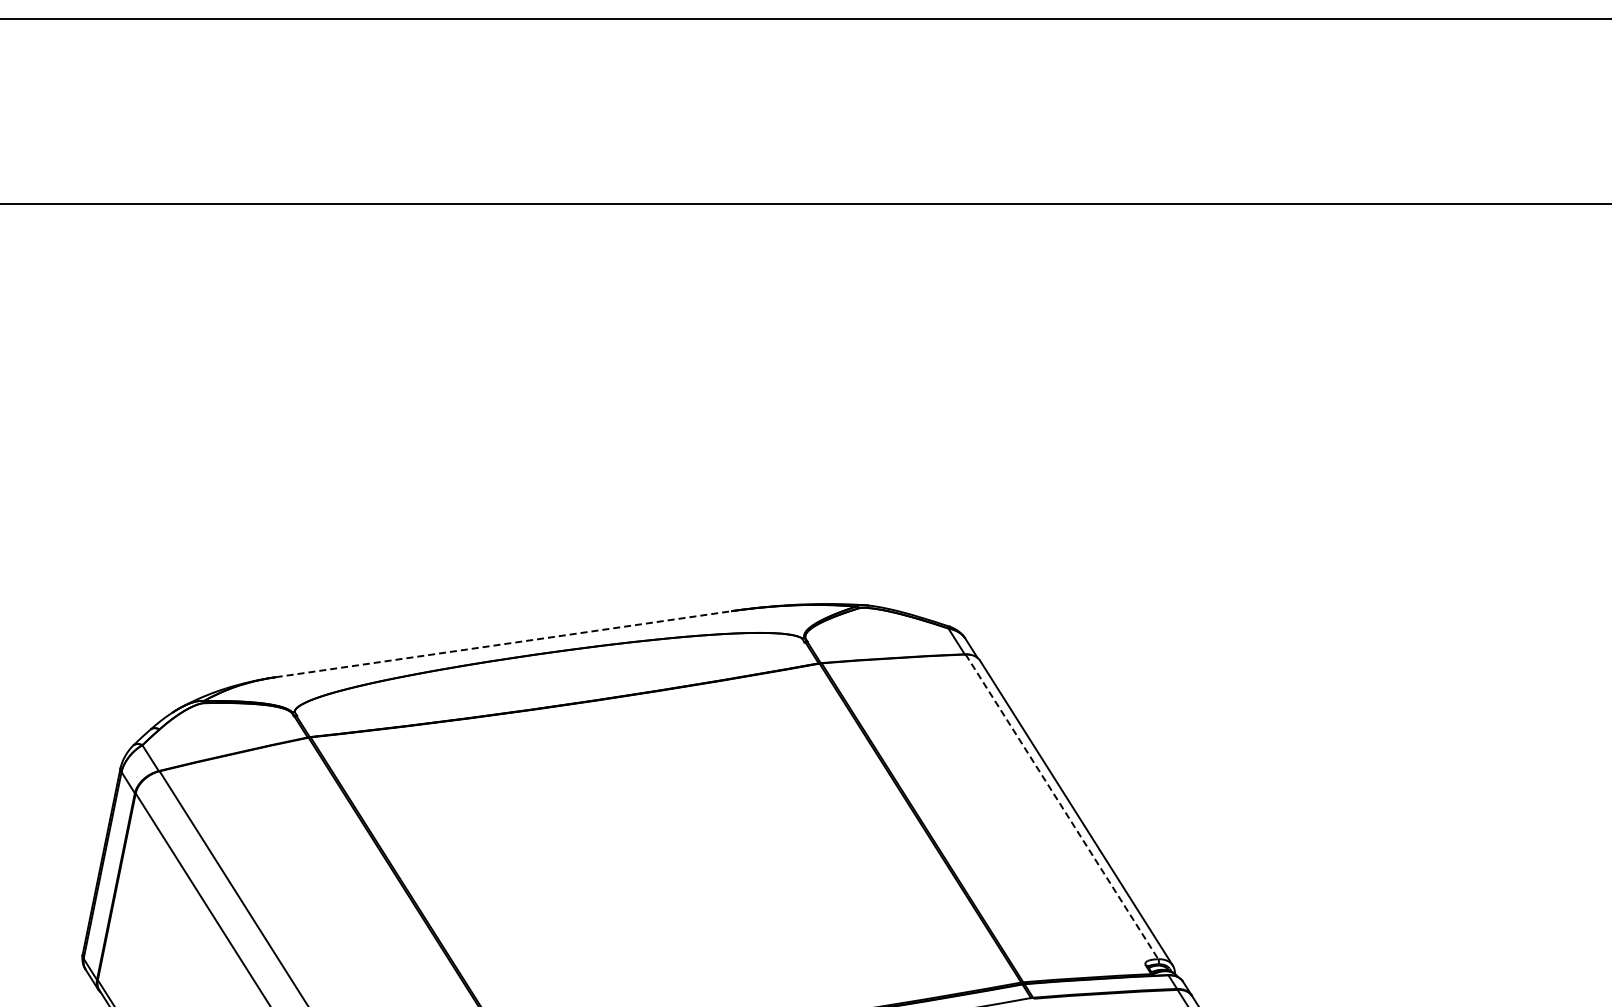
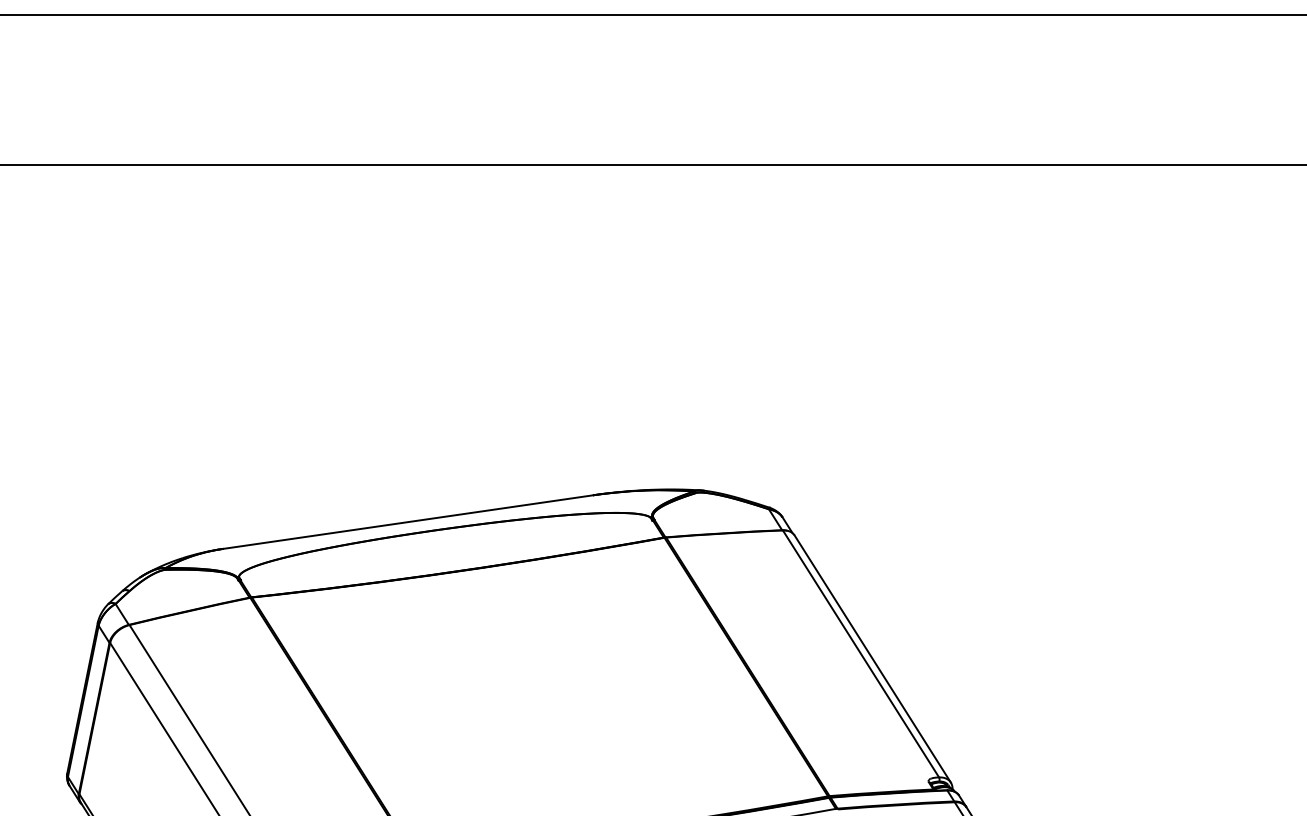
line: (503, 644) -> (408, 522), dashed -> solid
line: (1062, 807) -> (861, 654), dashed -> solid

